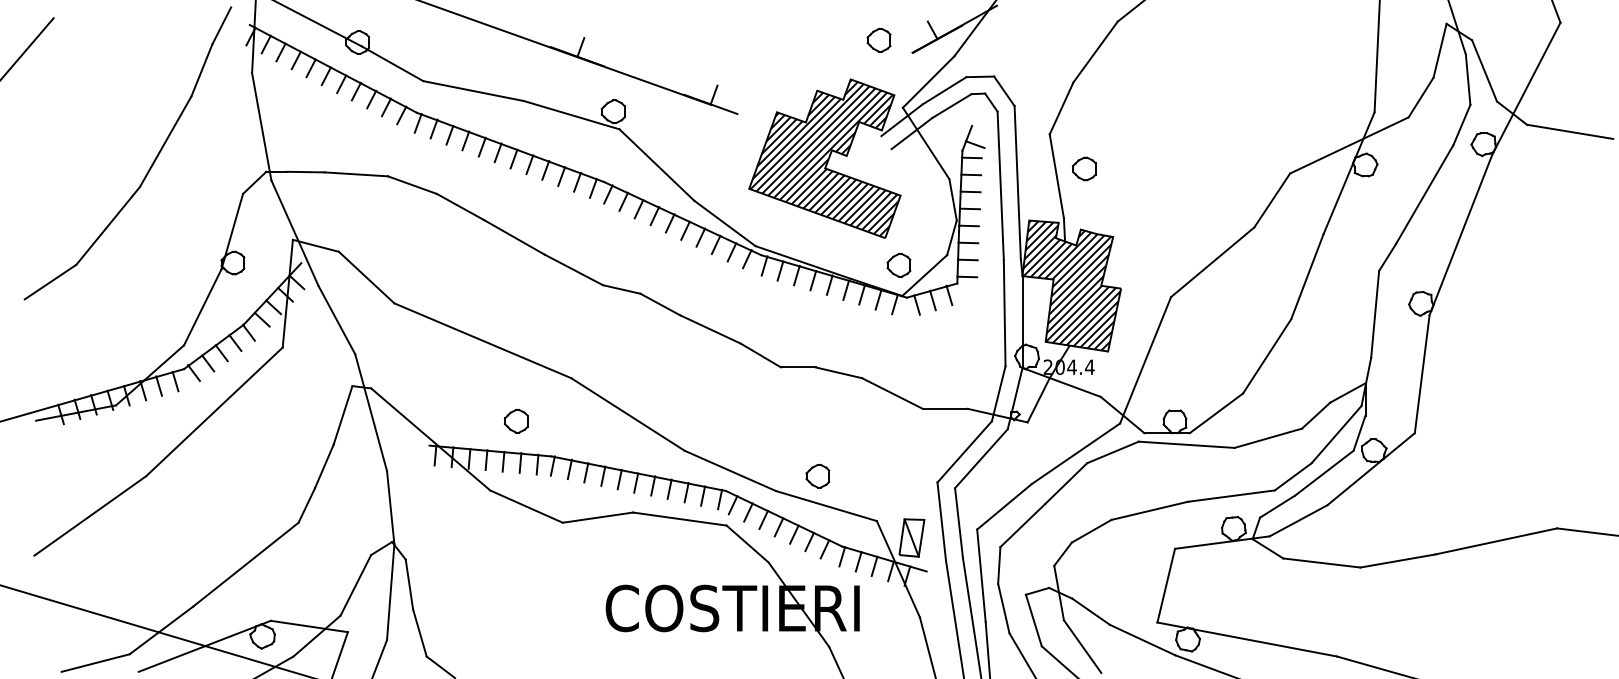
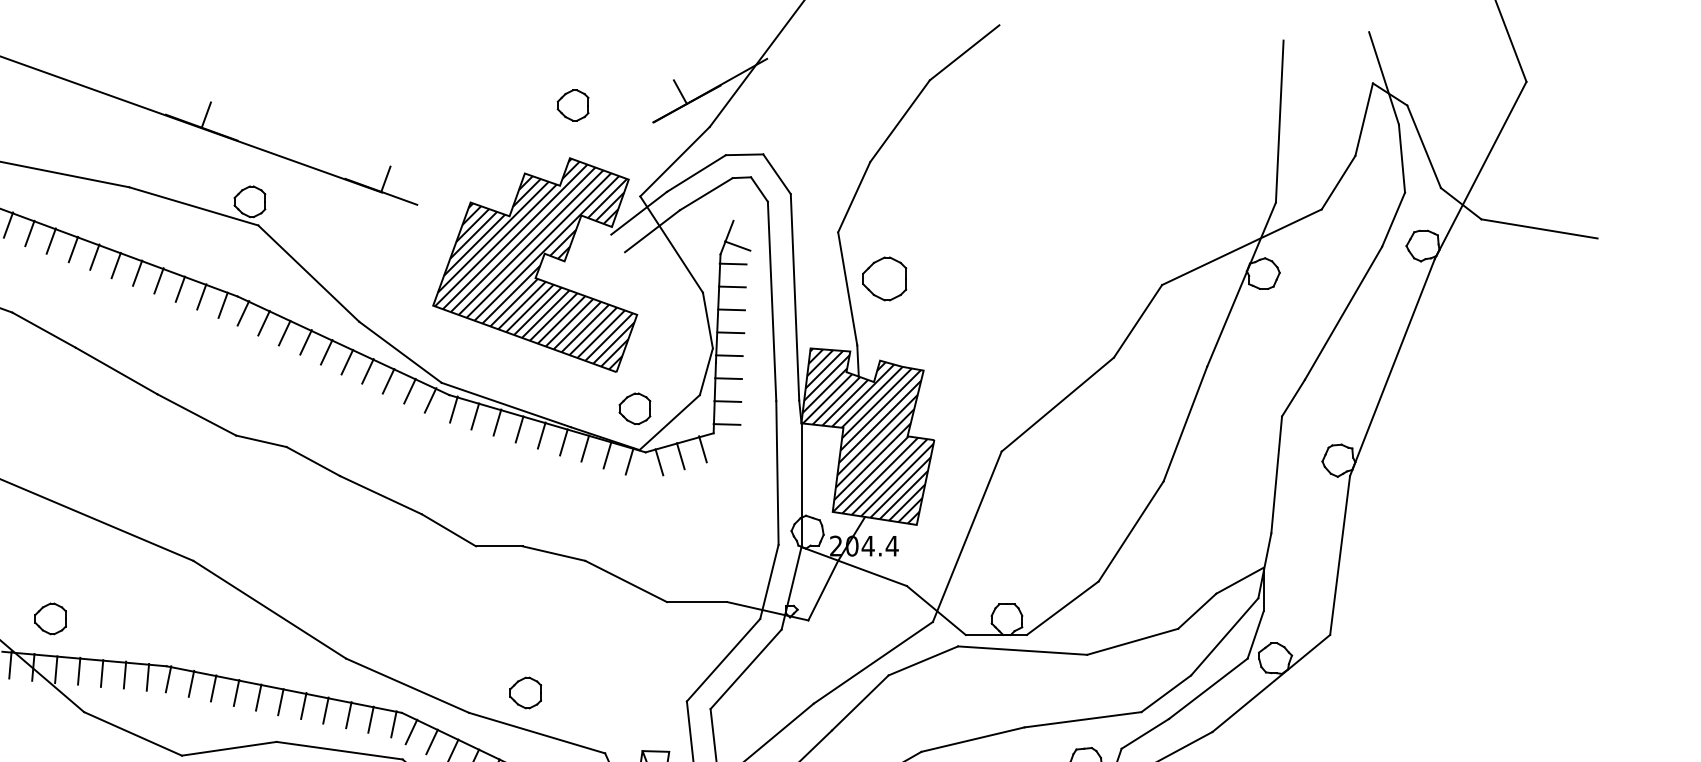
part: (878, 39) -> (572, 104), moved
part: (1084, 168) -> (885, 278), size x1.4
part: (515, 420) -> (49, 617), moved

